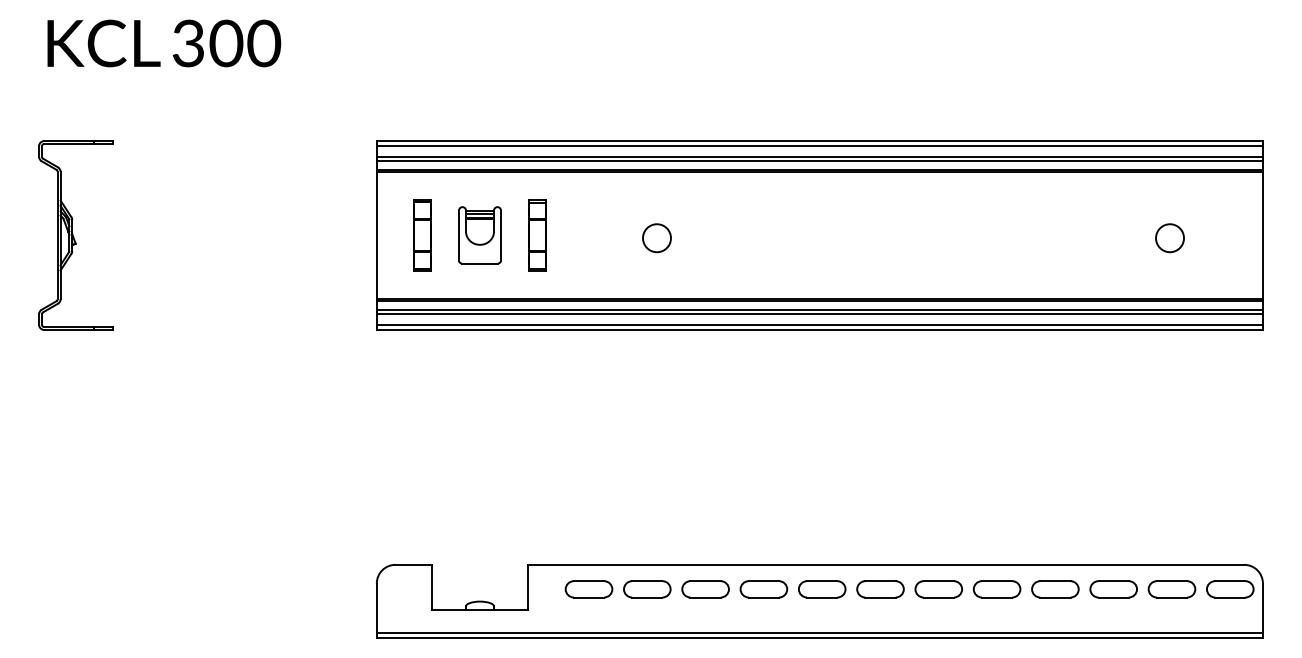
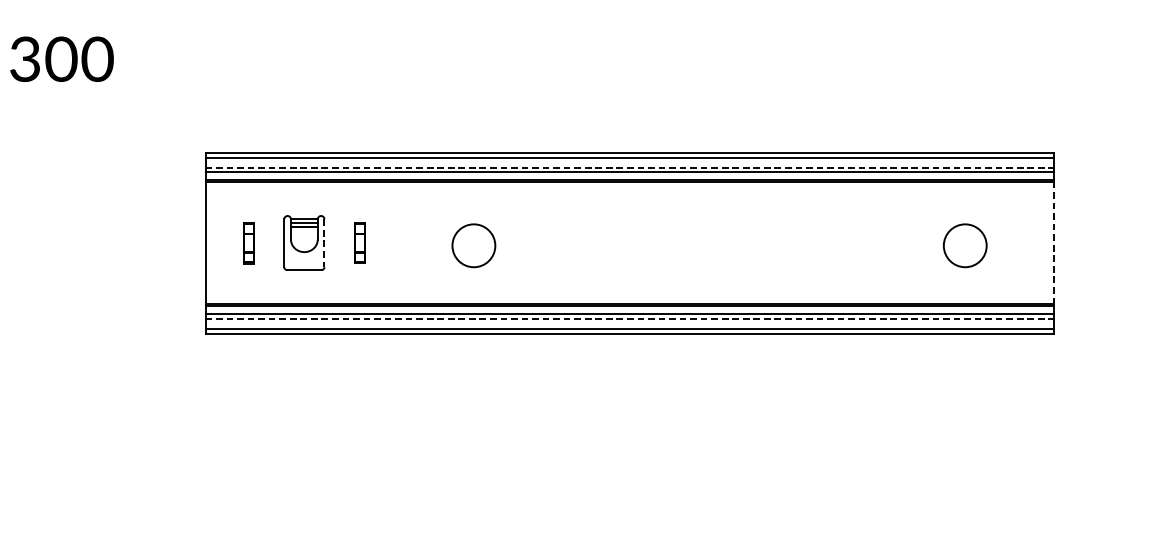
line: (820, 156) -> (630, 167), solid -> dashed
part: (422, 235) -> (249, 243), size x0.6
line: (501, 235) -> (324, 243), solid -> dashed
part: (537, 235) -> (359, 243), size x0.6
line: (1262, 235) -> (1053, 243), solid -> dashed
circle: (656, 238) -> (473, 246), size x1.6
circle: (1170, 238) -> (965, 246), size x1.6
line: (820, 314) -> (630, 318), solid -> dashed

